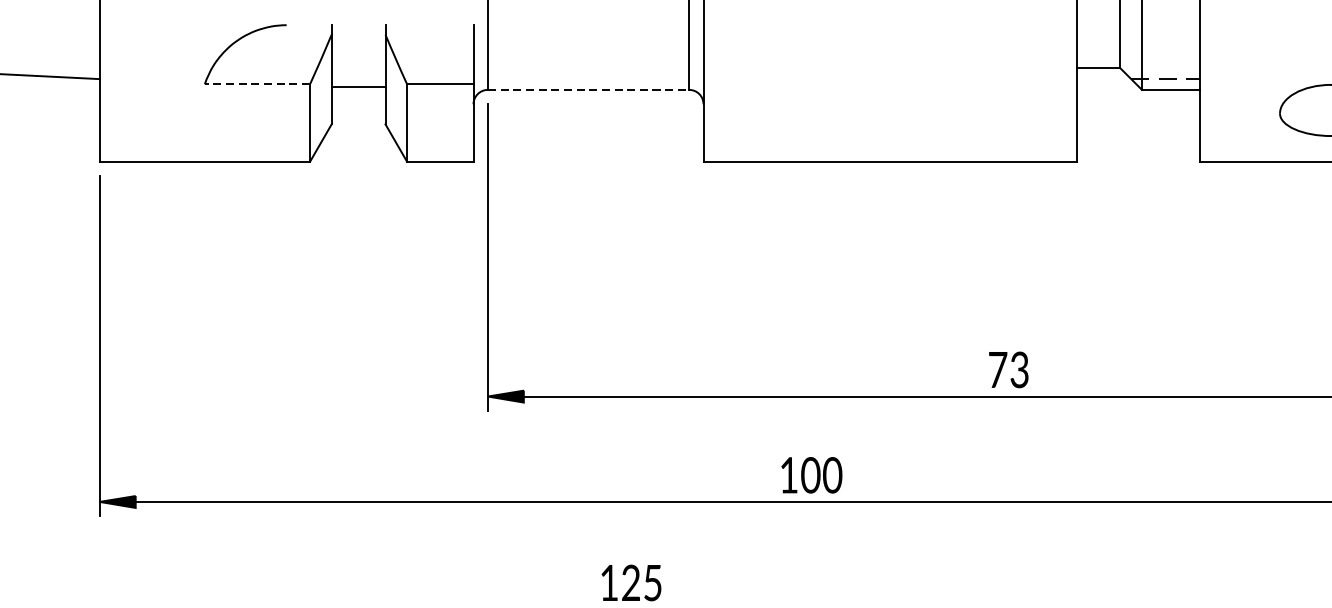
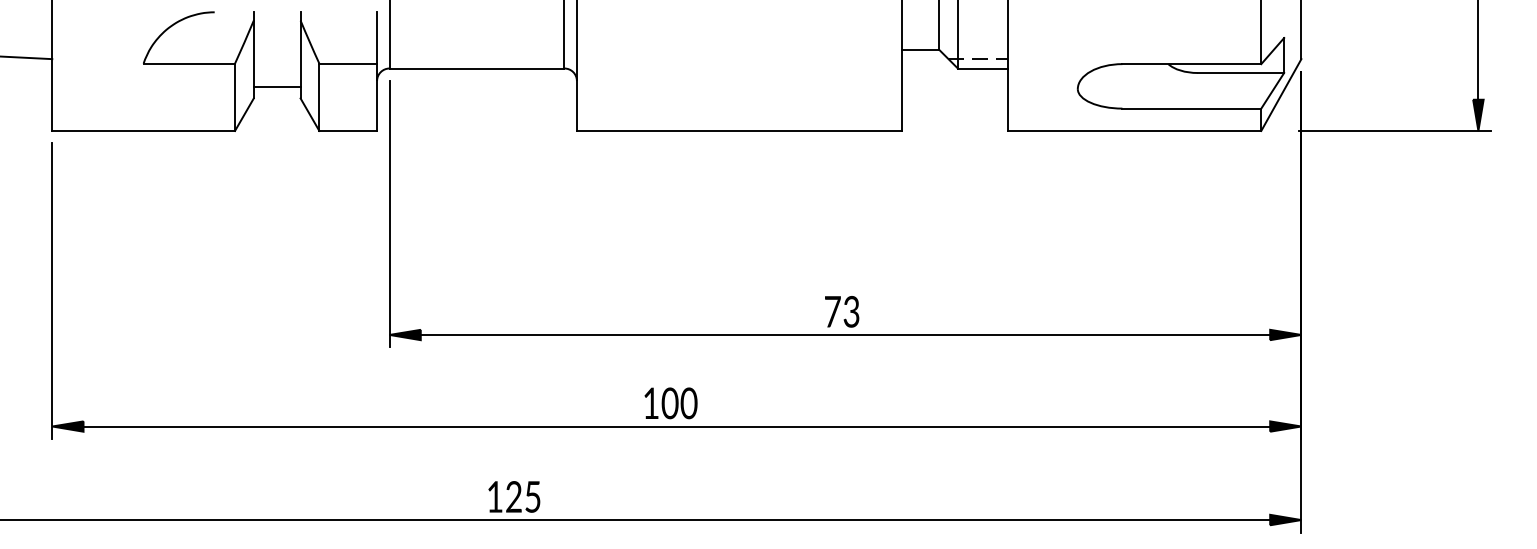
line: (257, 84) -> (189, 63), dashed -> solid
line: (357, 87) -> (276, 87), moved
line: (589, 89) -> (477, 68), dashed -> solid

